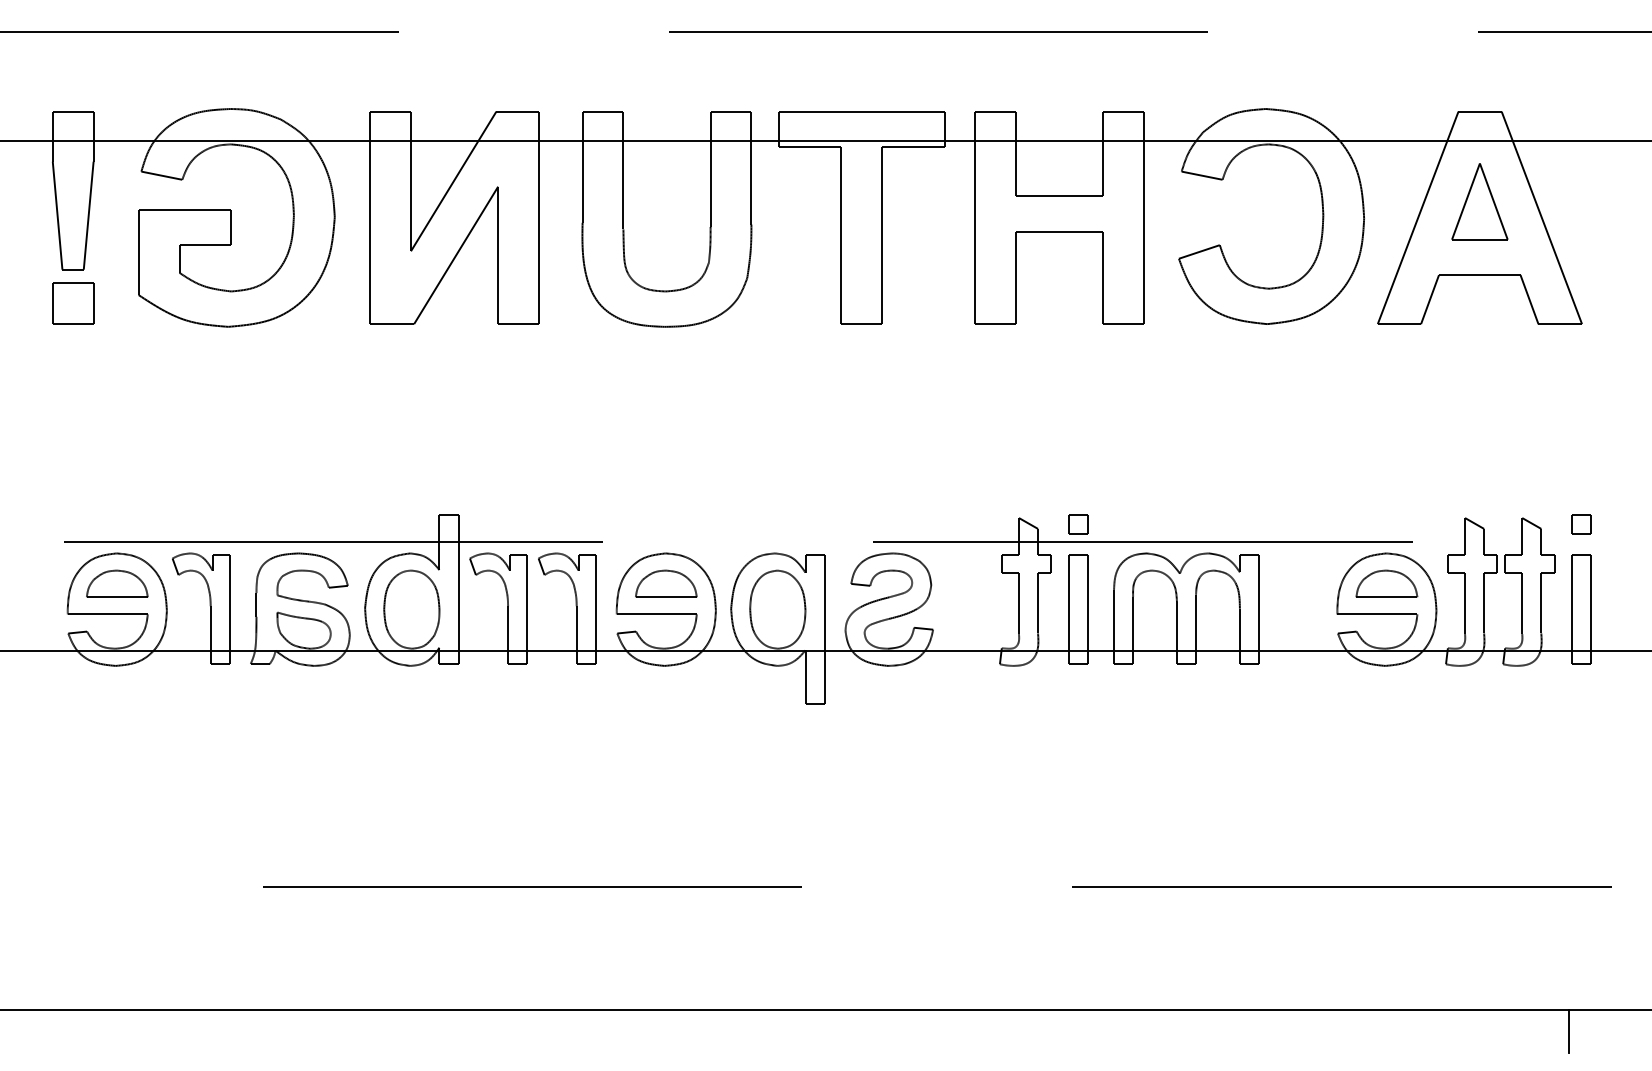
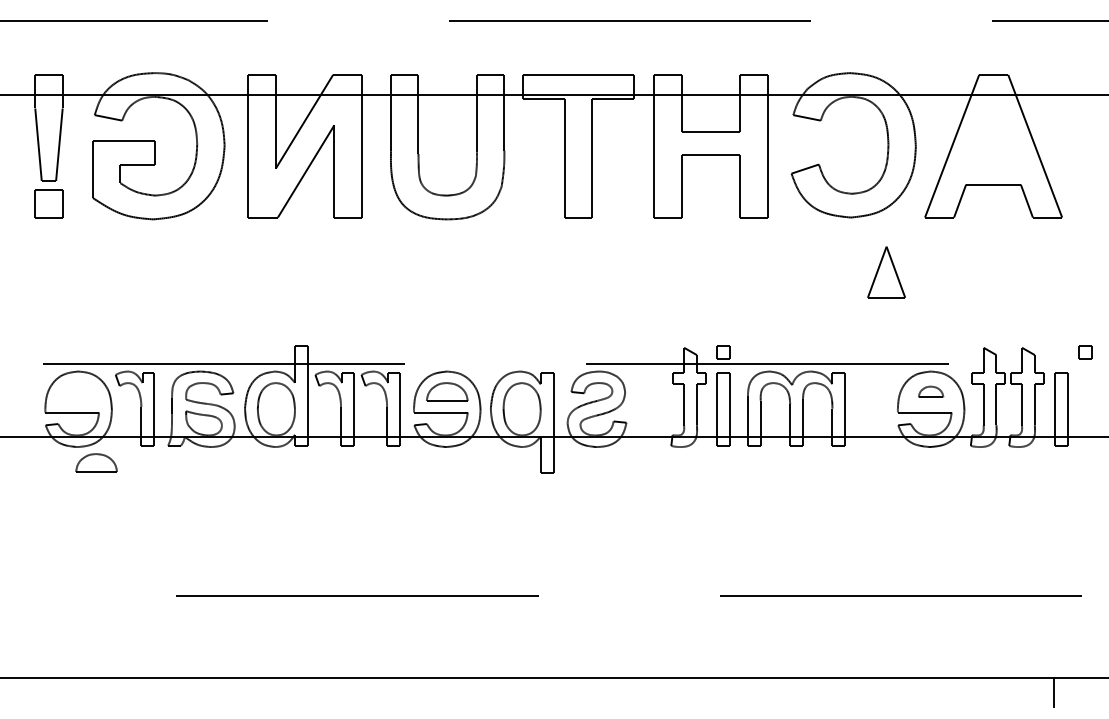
part: (1479, 201) -> (886, 272), moved
part: (1581, 525) -> (1085, 352), moved
part: (117, 583) -> (96, 462), moved
part: (1385, 583) -> (930, 391), size x0.6

